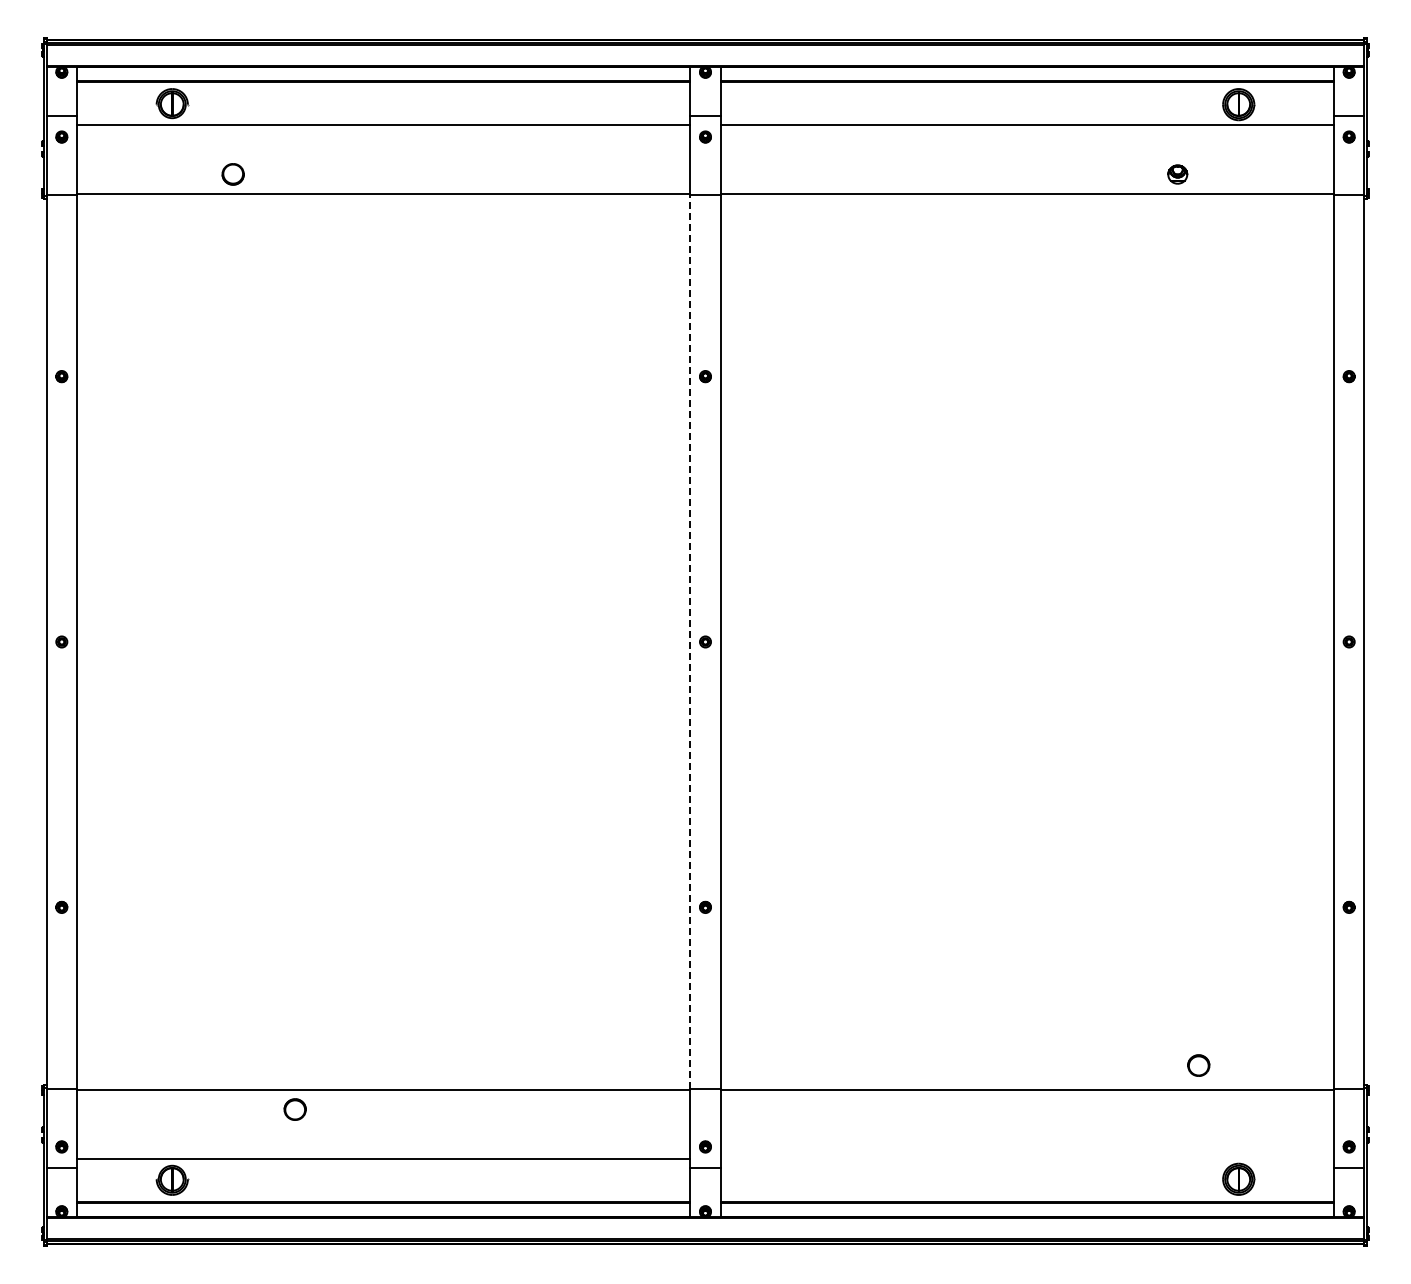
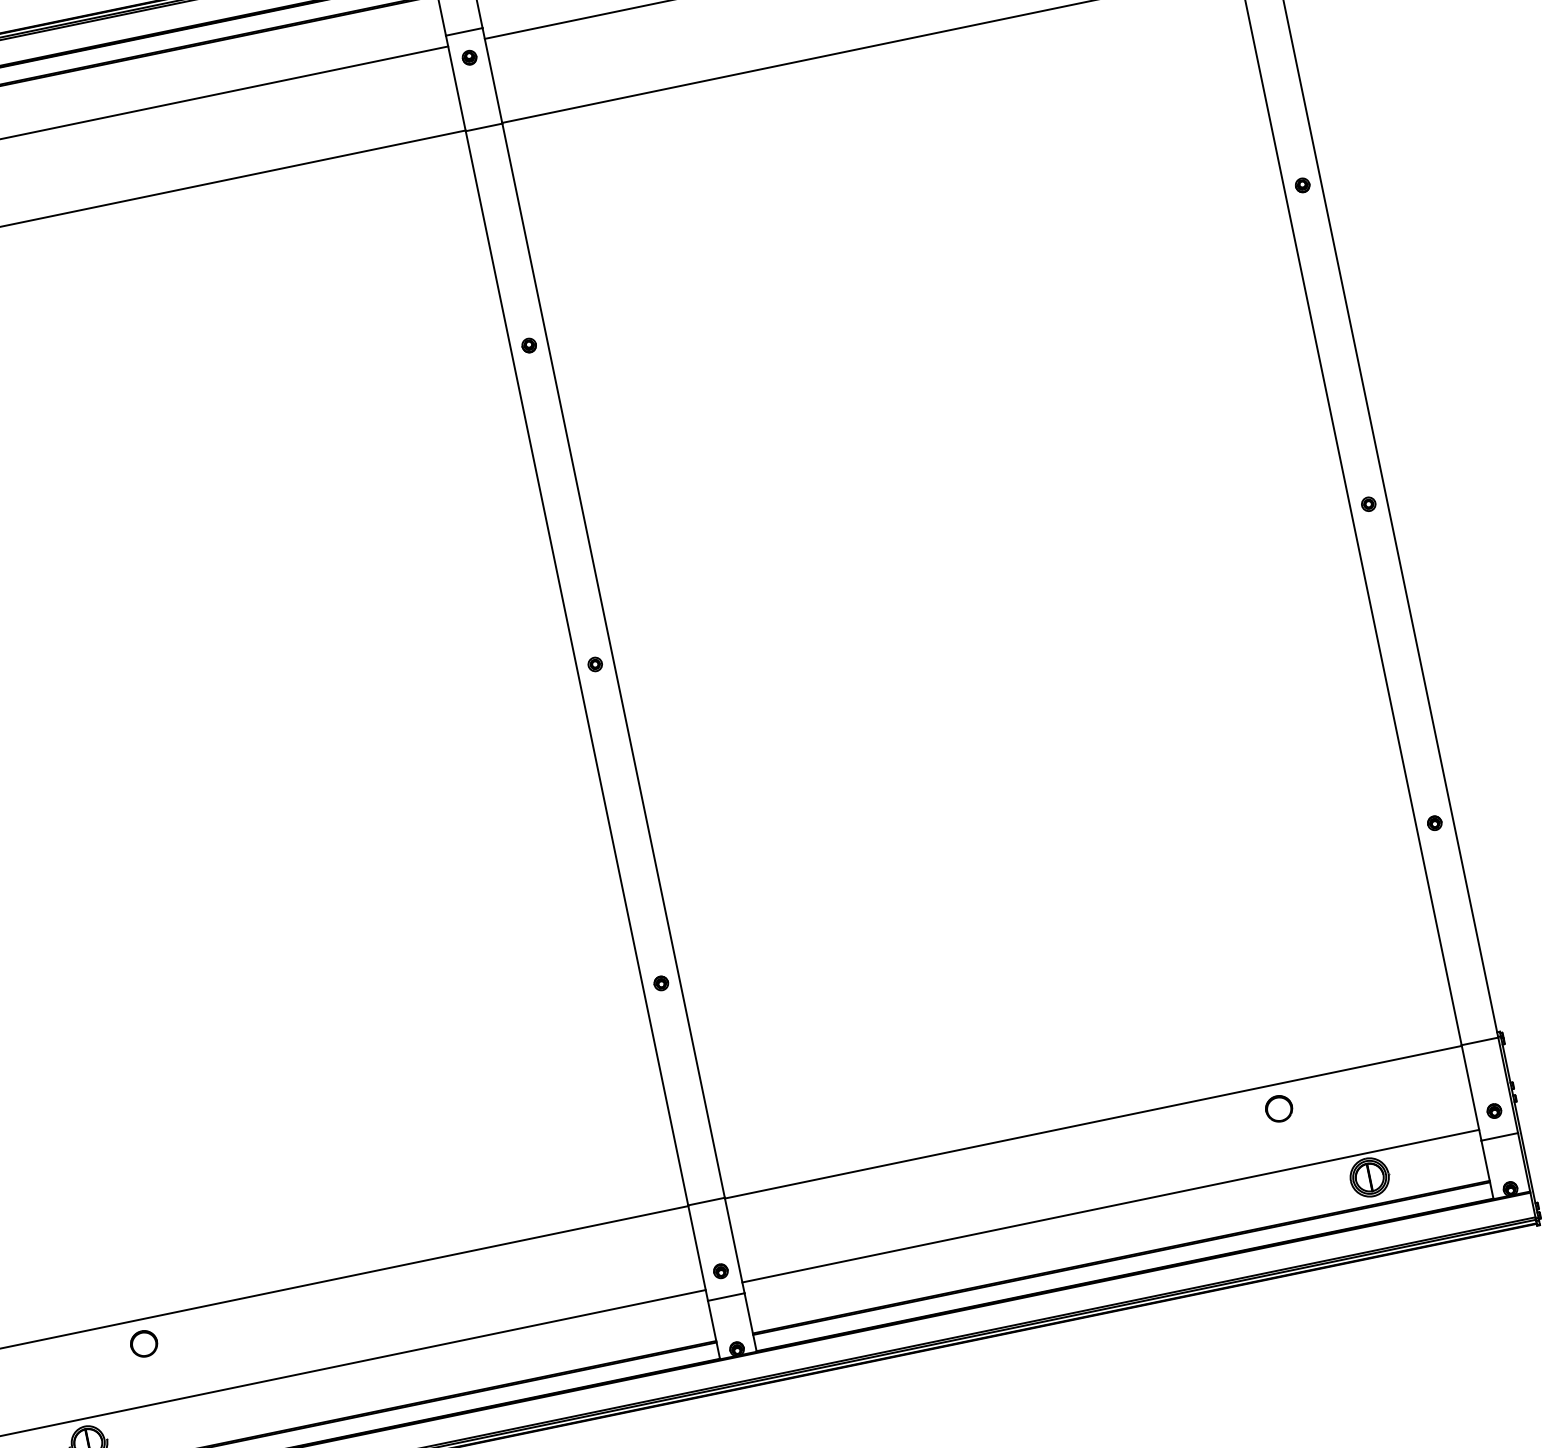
line: (690, 642) -> (577, 668), dashed -> solid
part: (1198, 1065) -> (1278, 1108), moved
part: (294, 1109) -> (143, 1343), moved
line: (1026, 1159) -> (1109, 1206), added

